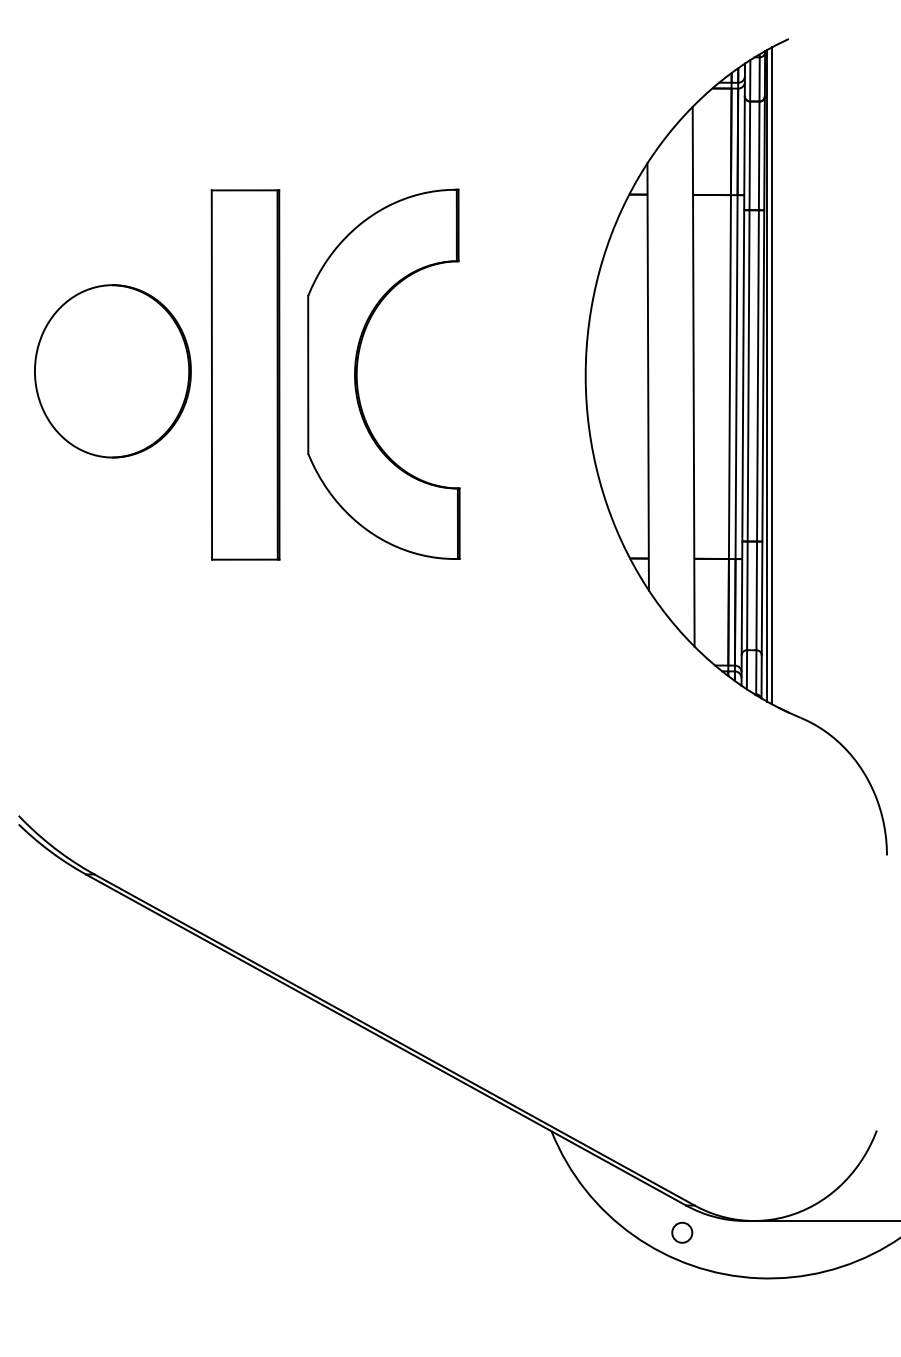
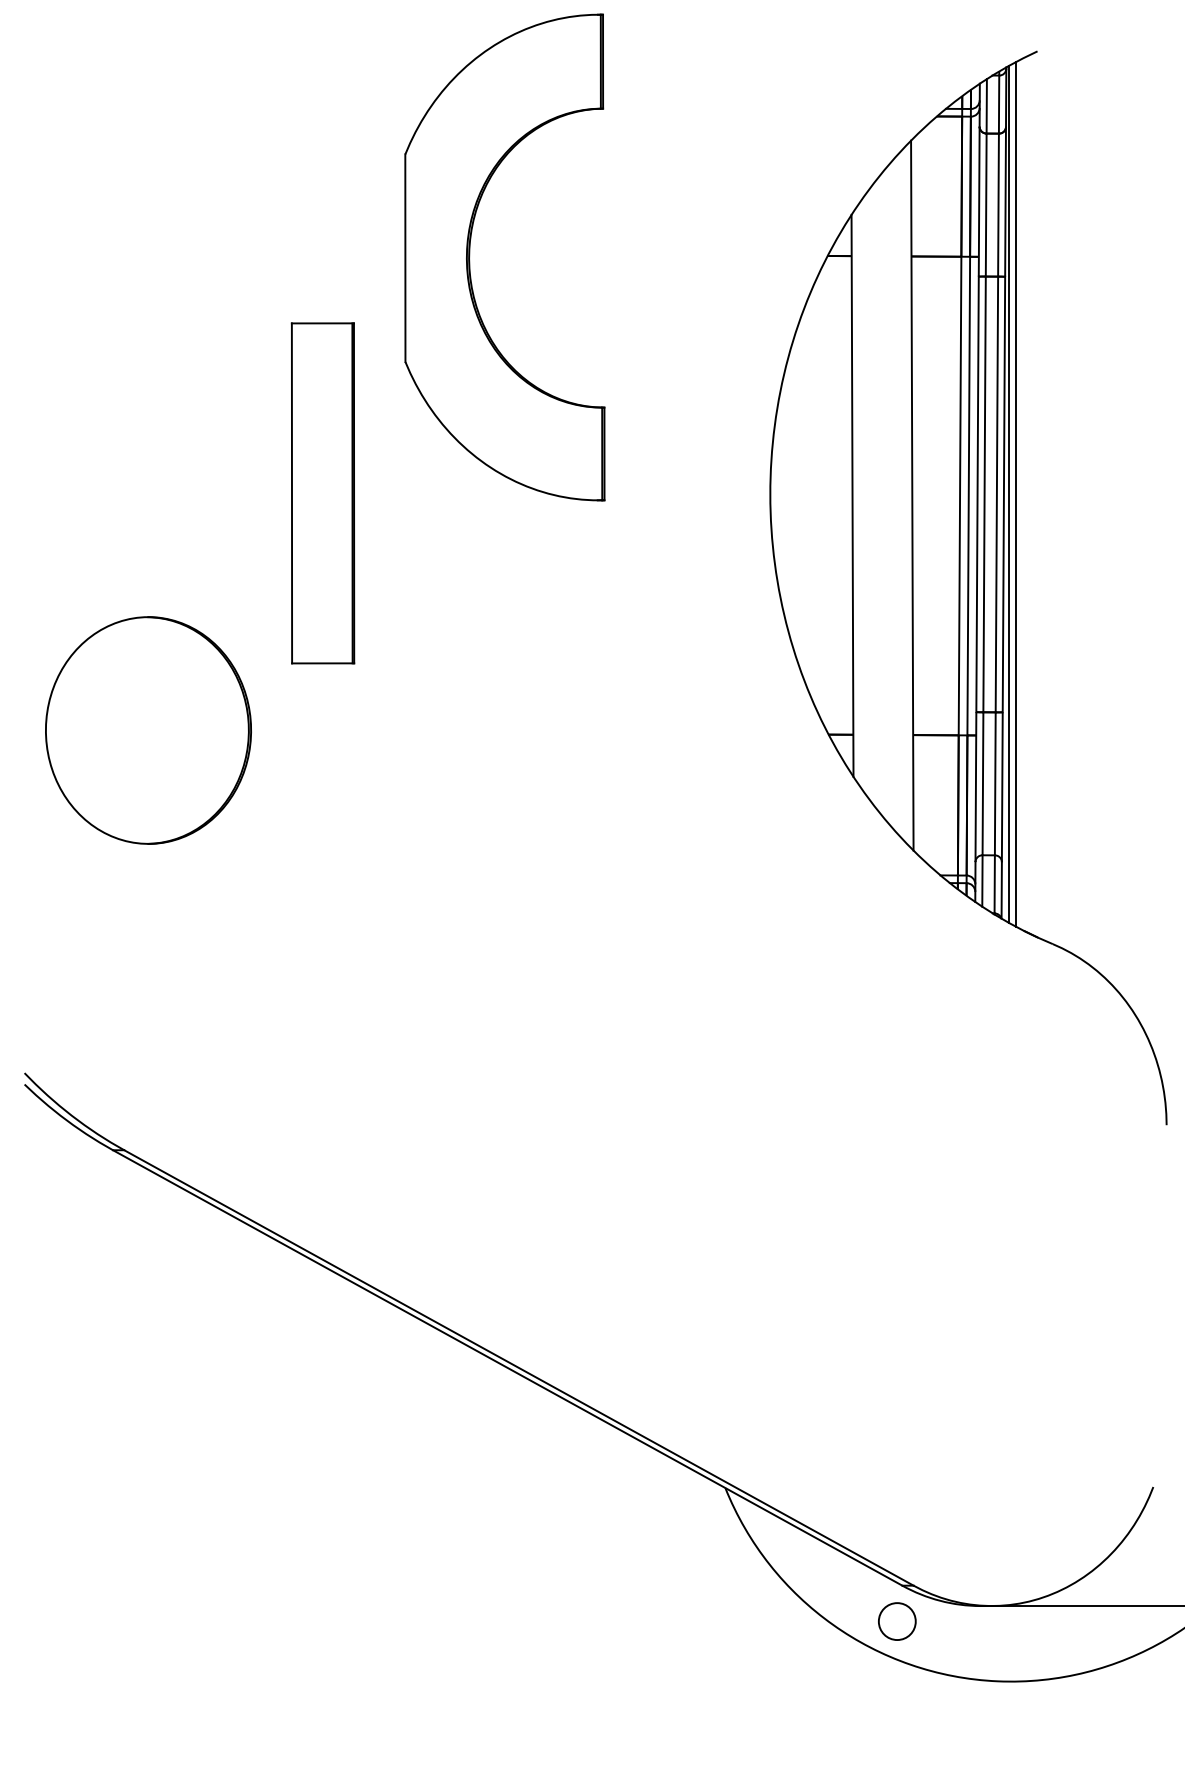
part: (112, 371) -> (148, 730), moved
part: (357, 373) -> (470, 256), moved
part: (245, 375) -> (322, 493), size x0.7
circle: (682, 1232) -> (897, 1621), size x1.4

